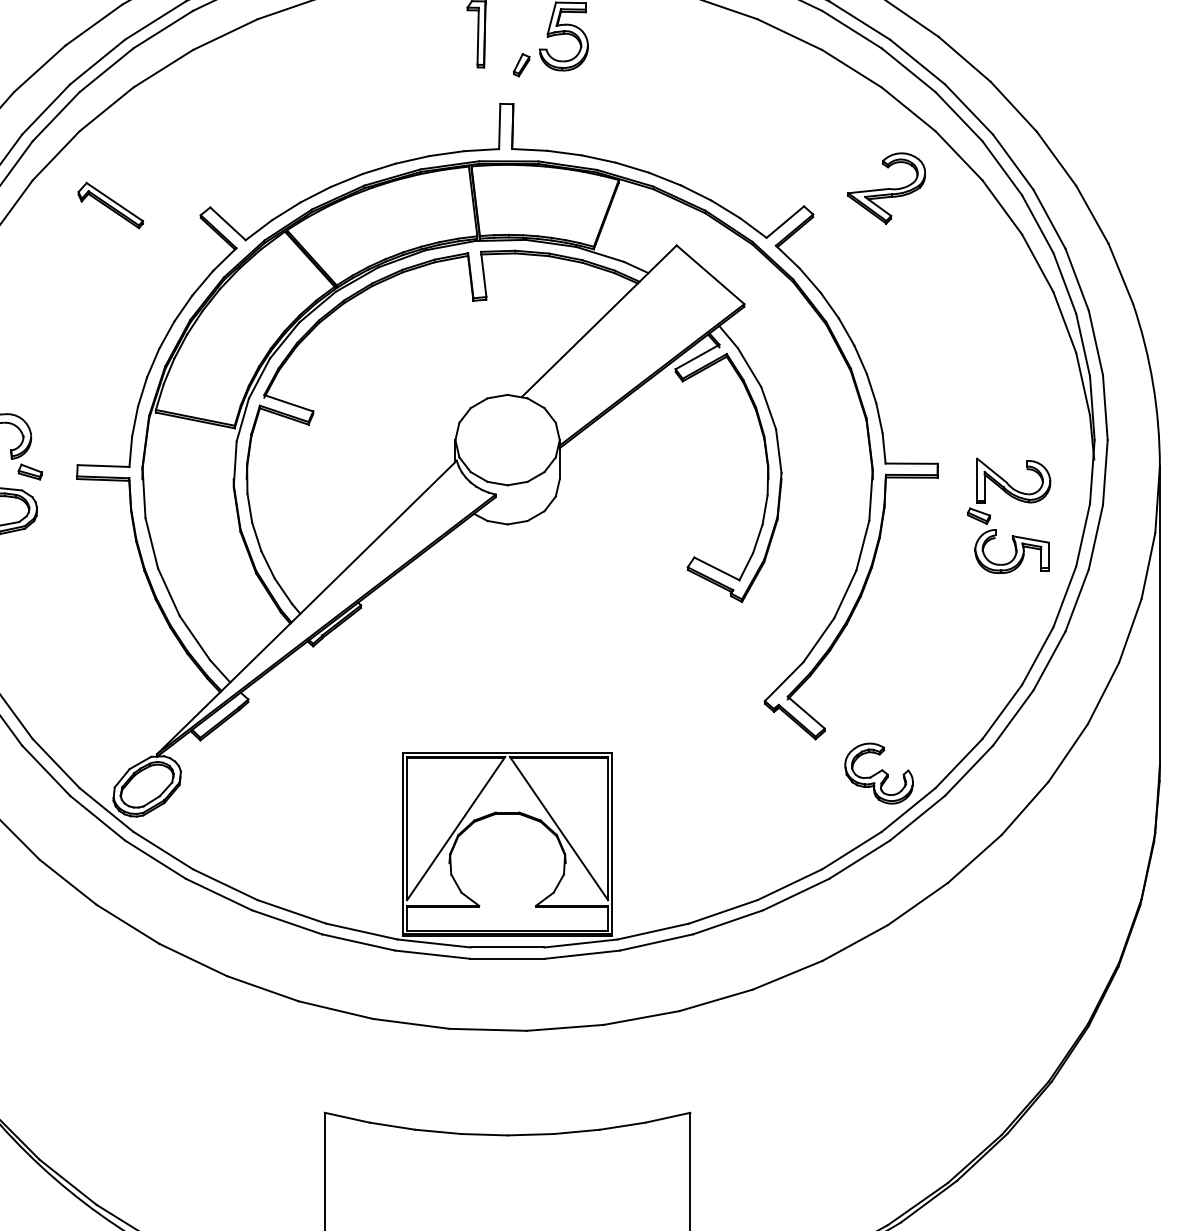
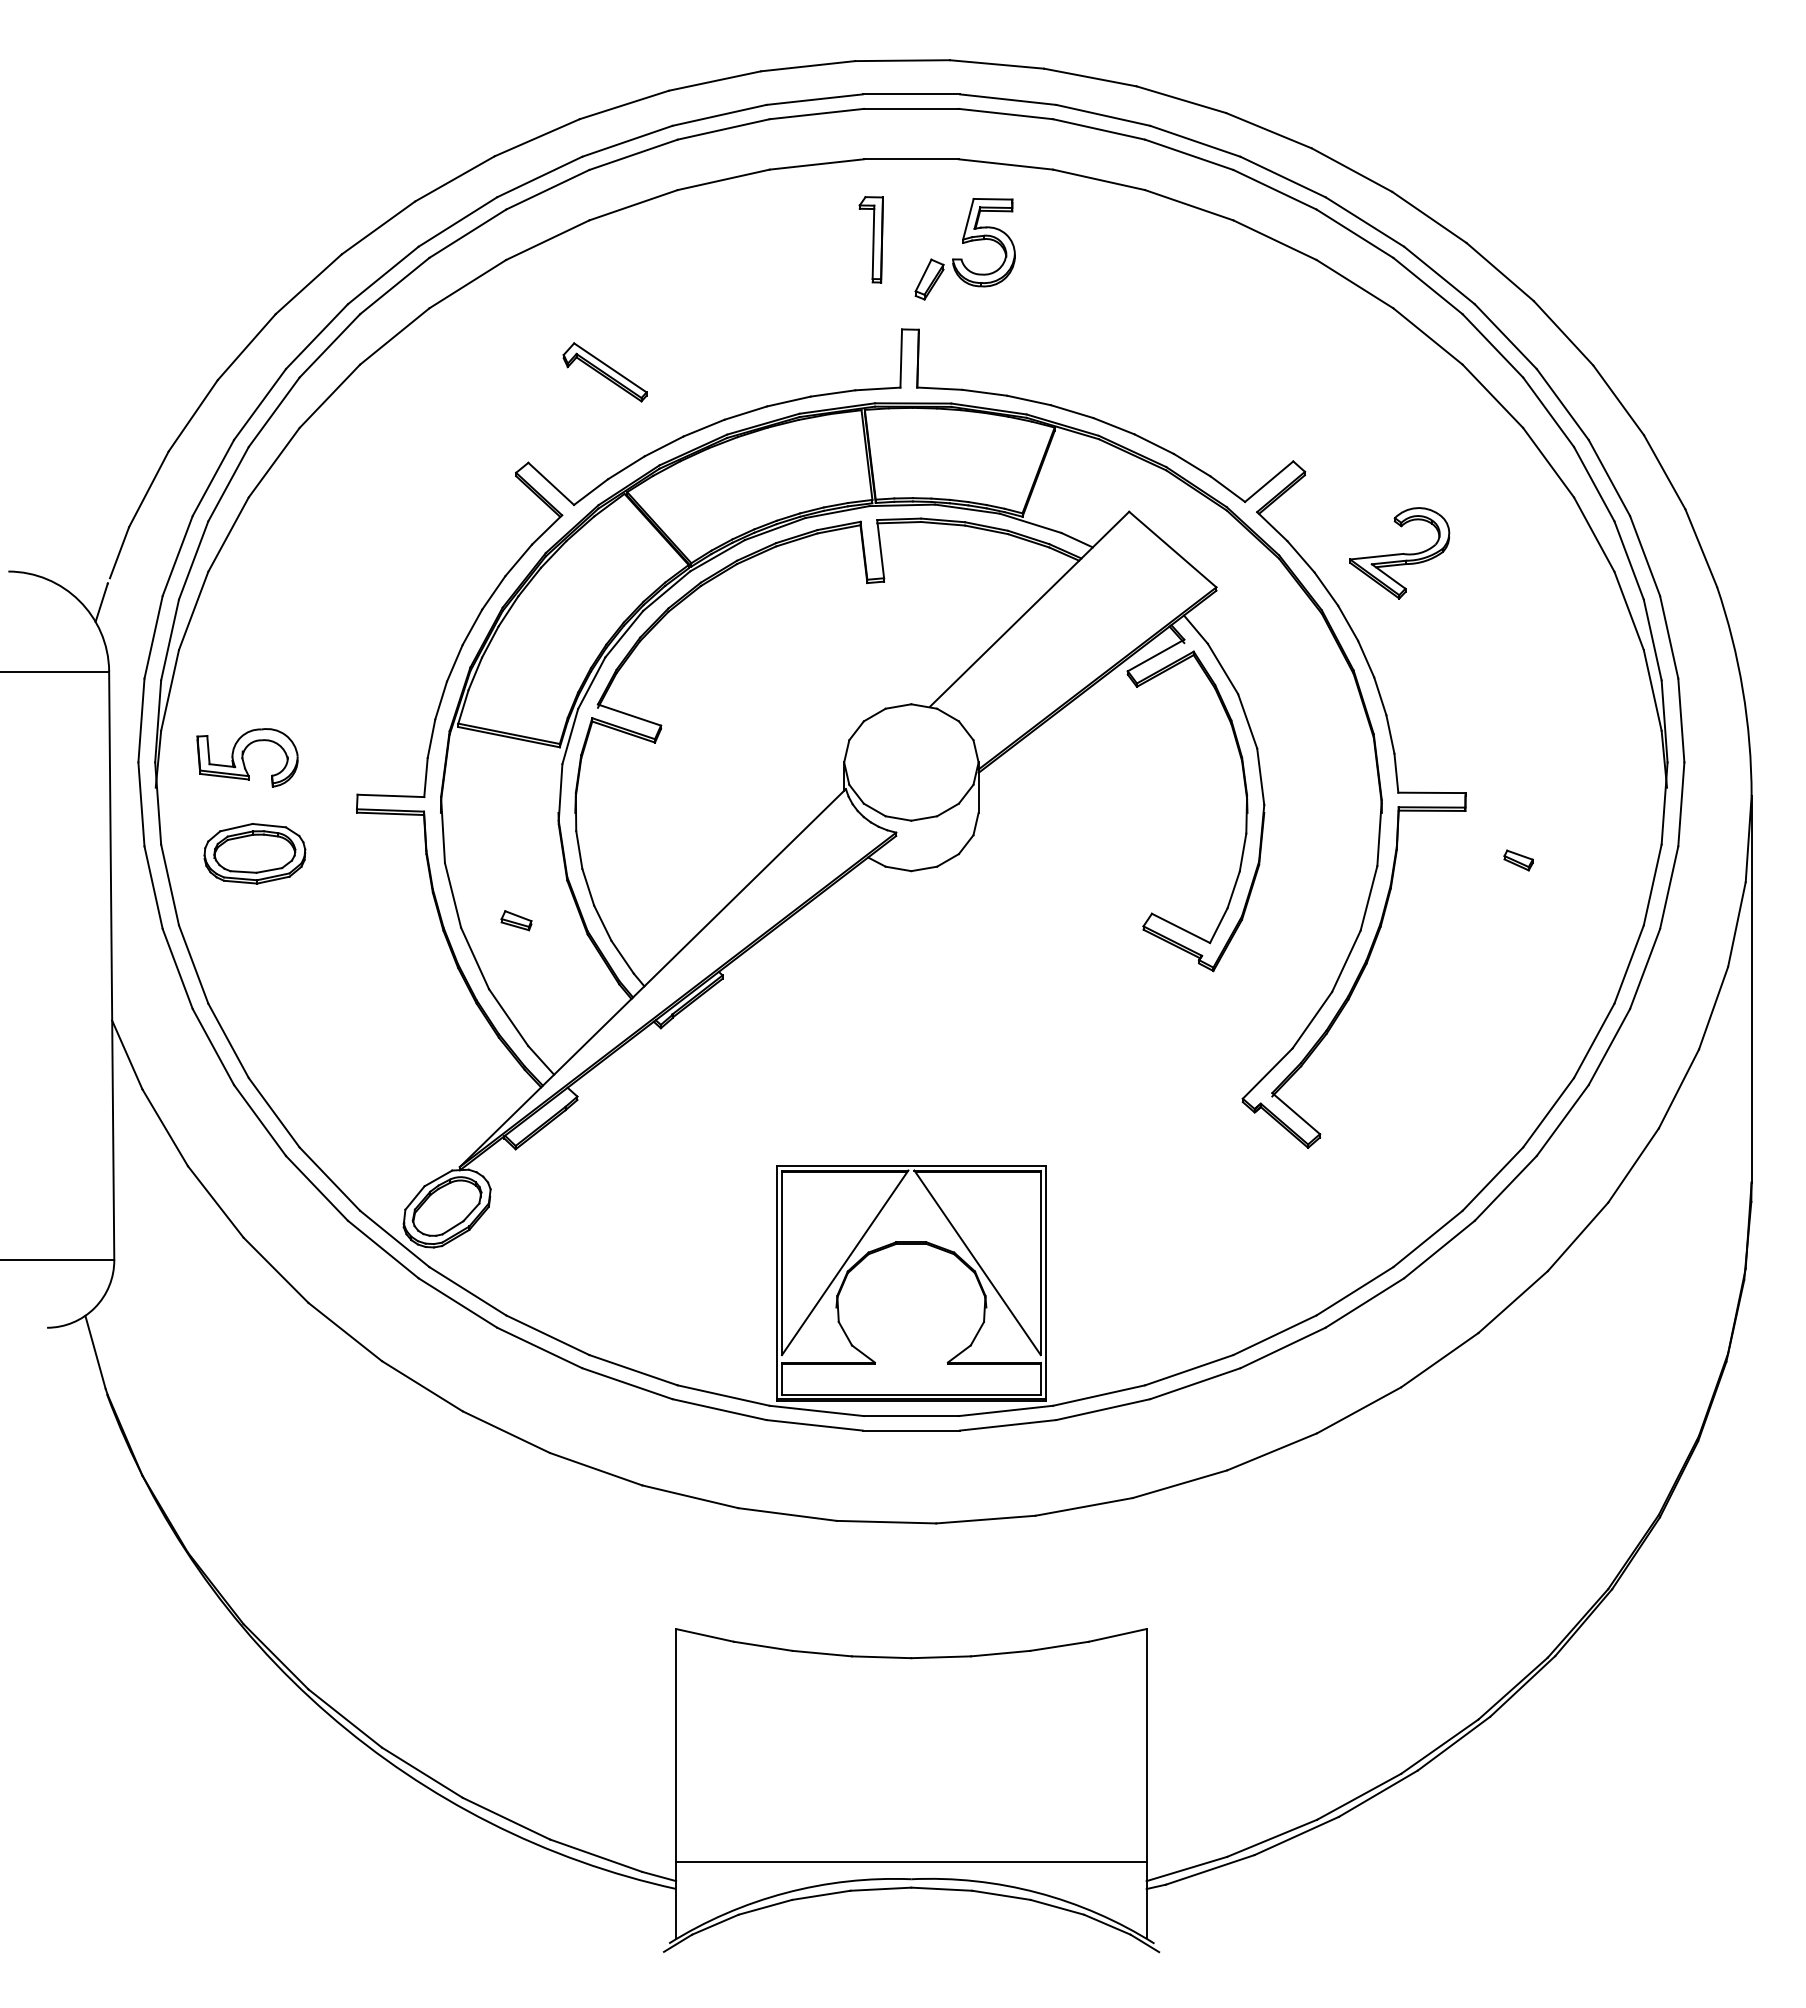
part: (521, 65) -> (929, 279), size x1.4
part: (886, 188) -> (1399, 553), moved
part: (110, 205) -> (604, 372), moved
part: (30, 471) -> (516, 920), moved
part: (1009, 484) -> (1557, 819), removed
part: (1012, 551) -> (1561, 905), removed
part: (878, 773) -> (1389, 1191), removed

